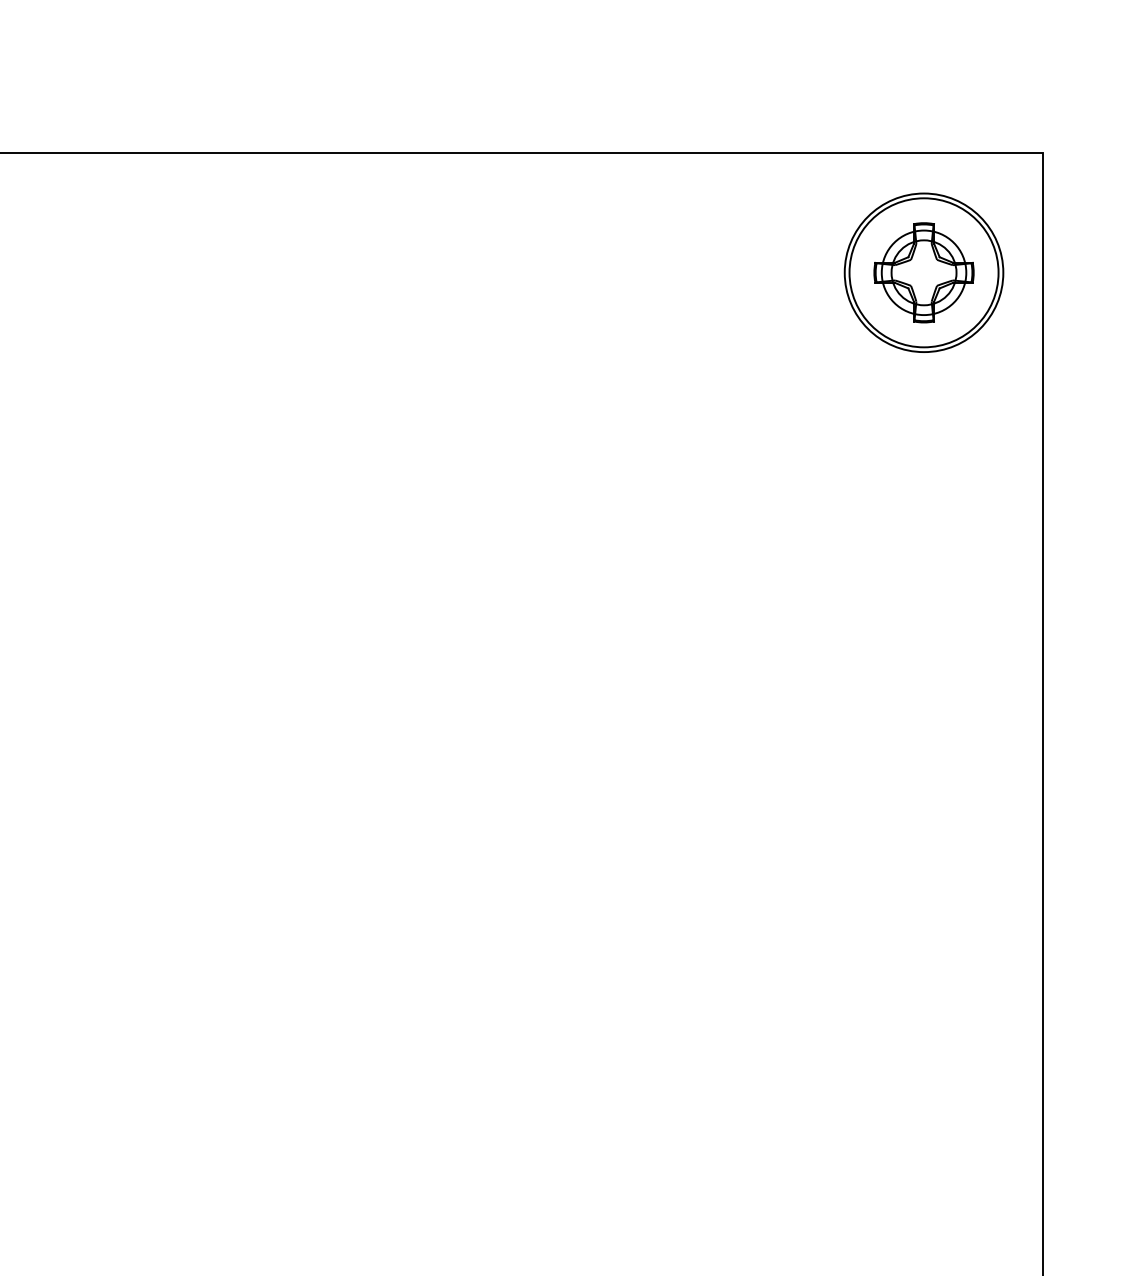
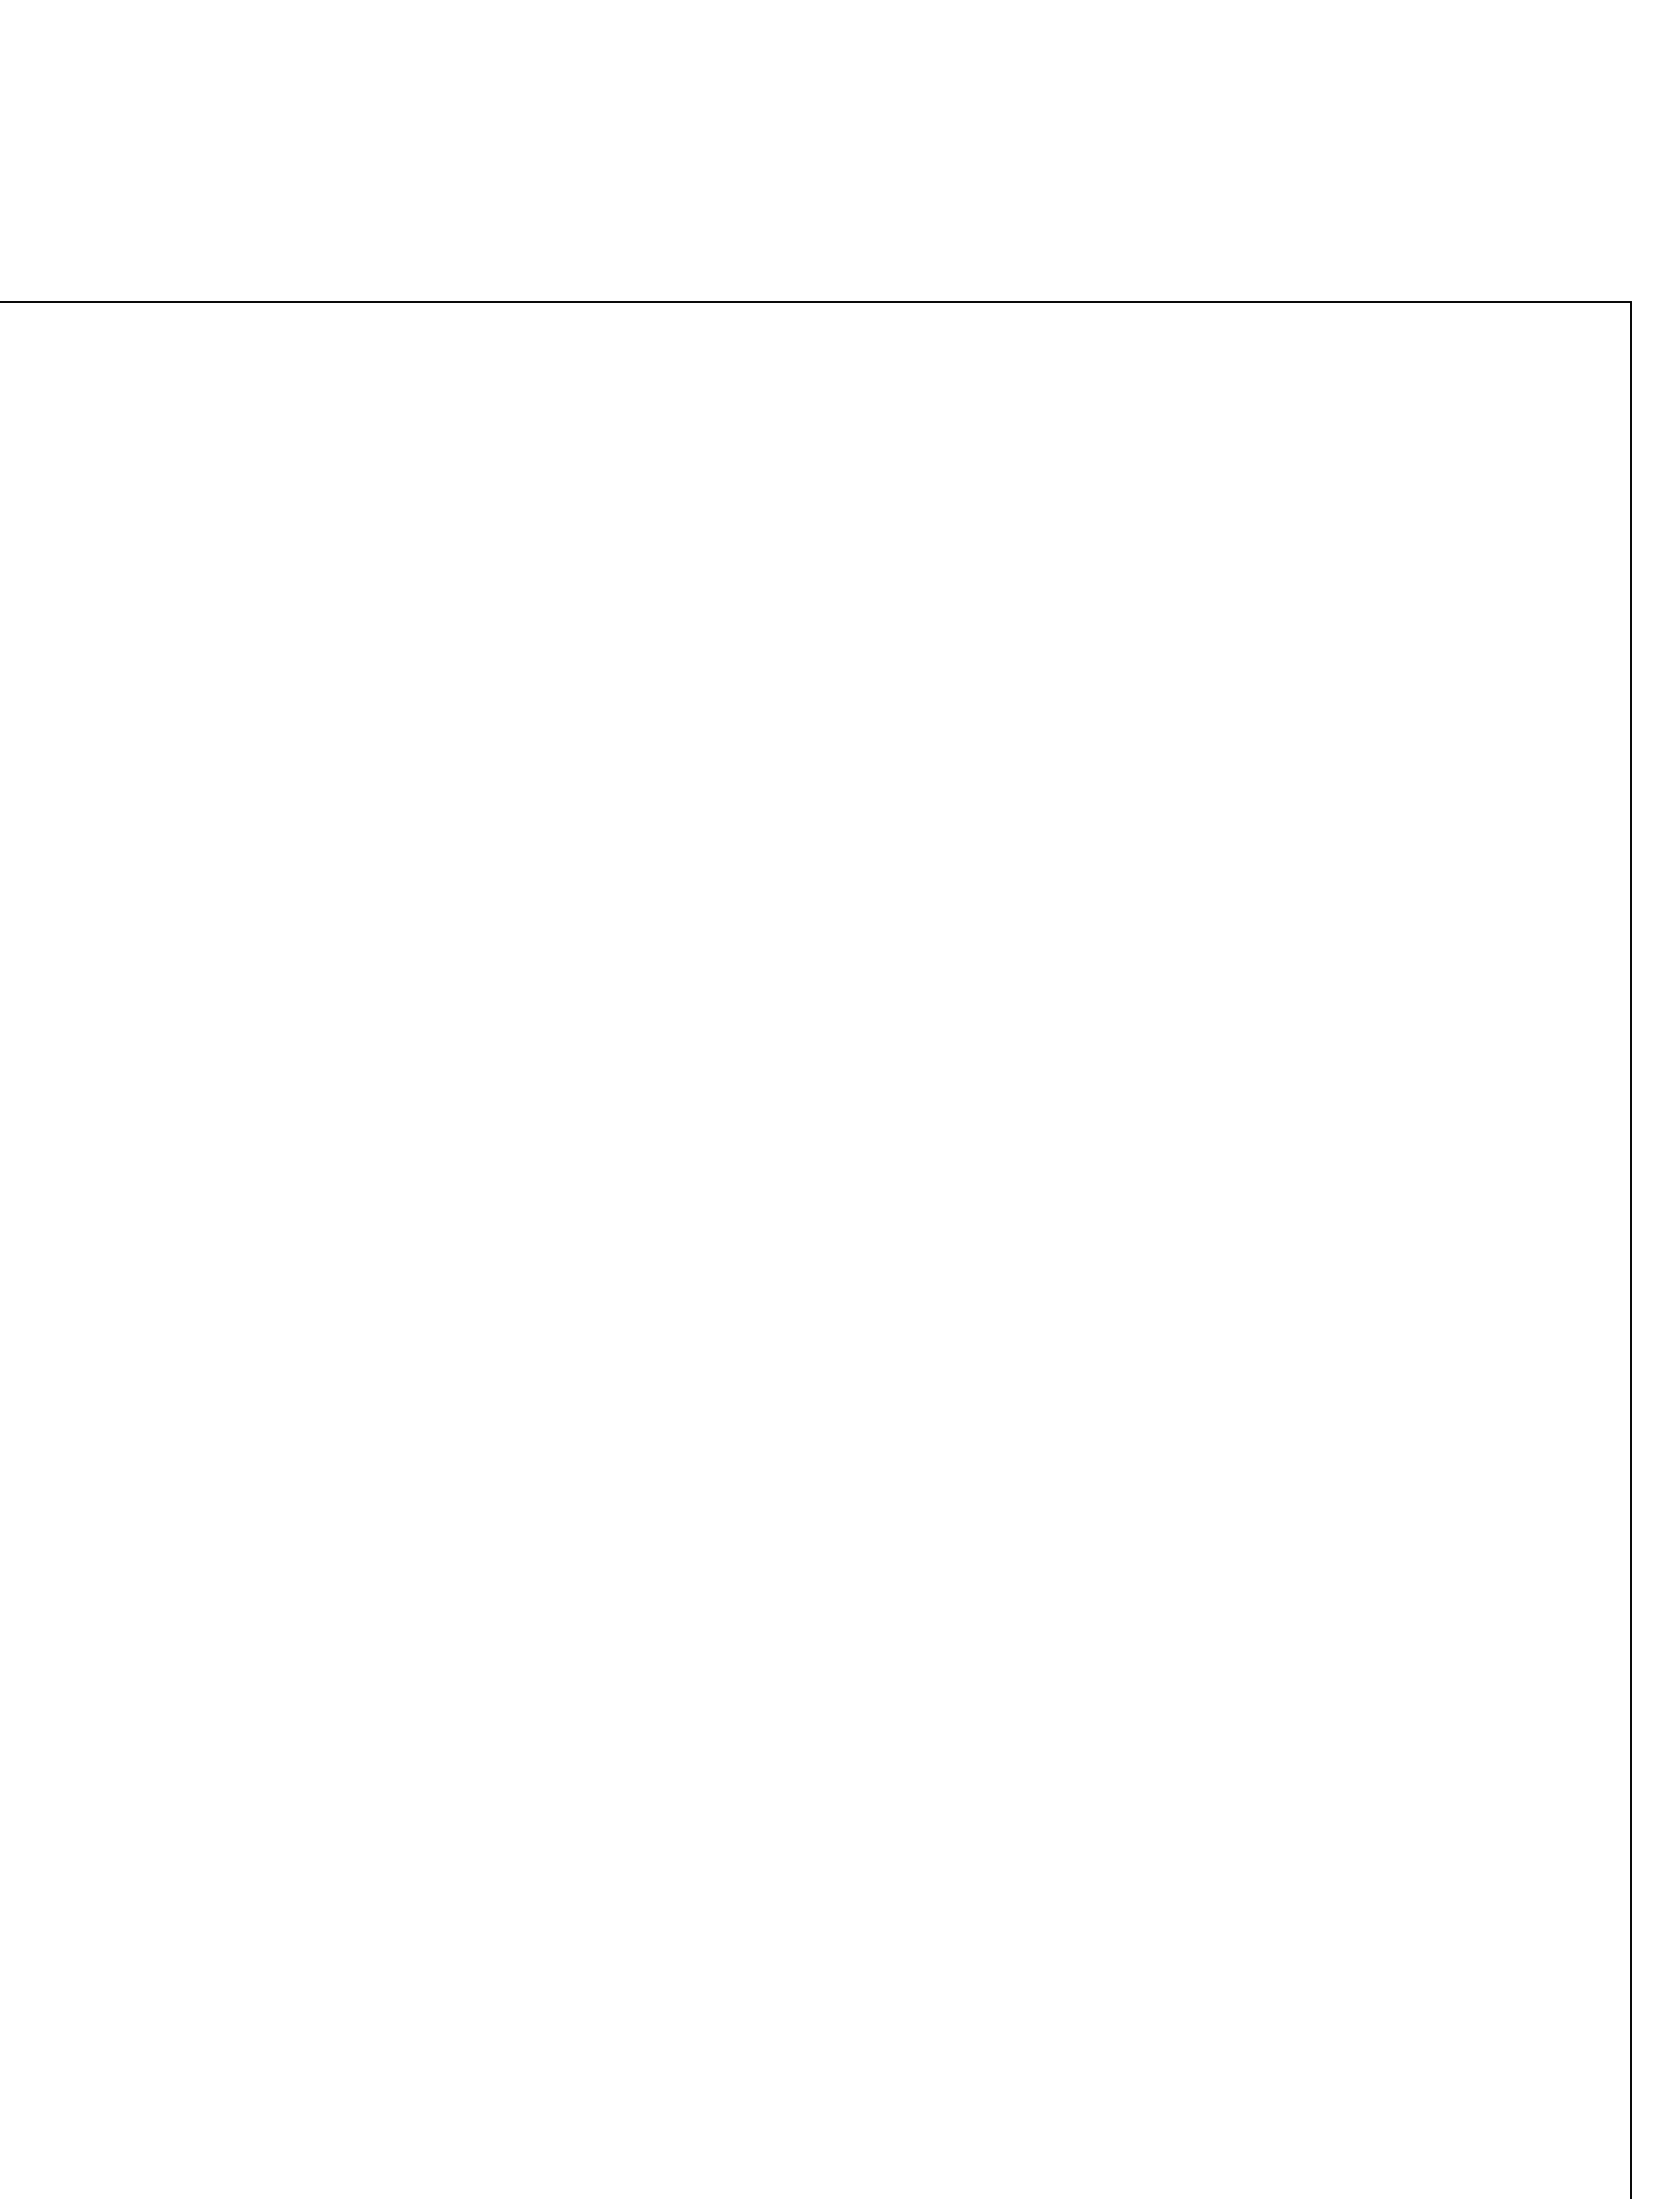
part: (924, 272) -> (1469, 463), removed

